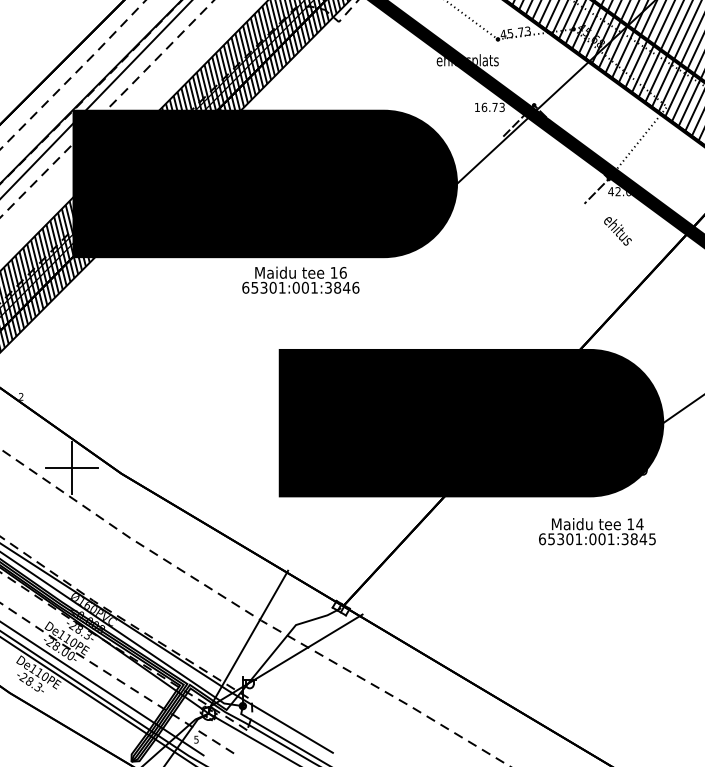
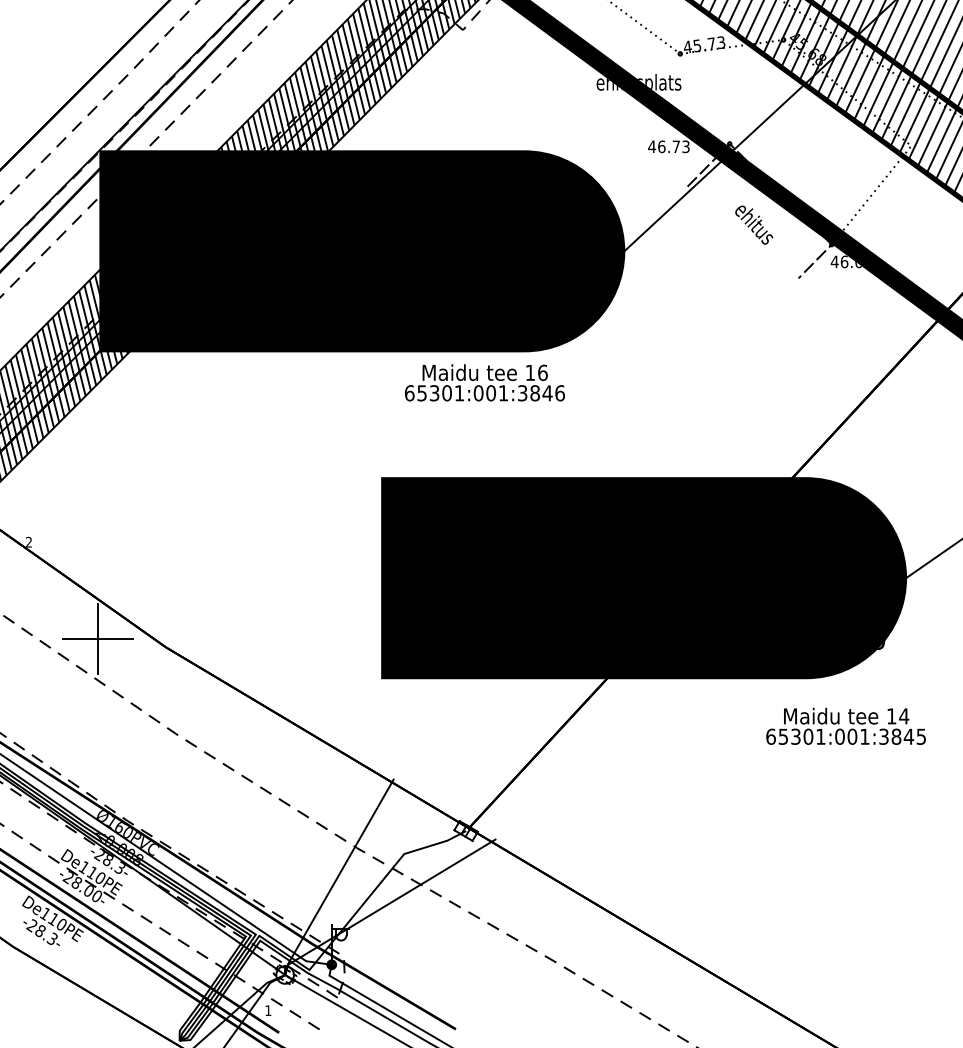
text: (477, 107) -> (652, 146), 16.73 -> 46.73
text: (618, 191) -> (844, 261), 42.05 -> 46.05
text: (618, 230) -> (754, 224), moved
text: (301, 279) -> (485, 382), moved
text: (596, 530) -> (845, 725), moved
text: (196, 739) -> (268, 1010), 5 -> 1

